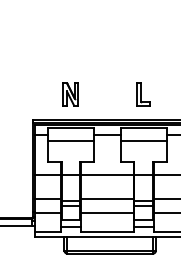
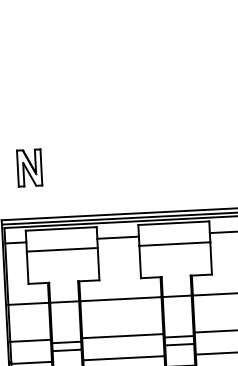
part: (70, 94) -> (29, 167), moved
part: (143, 94) -> (170, 171), removed

